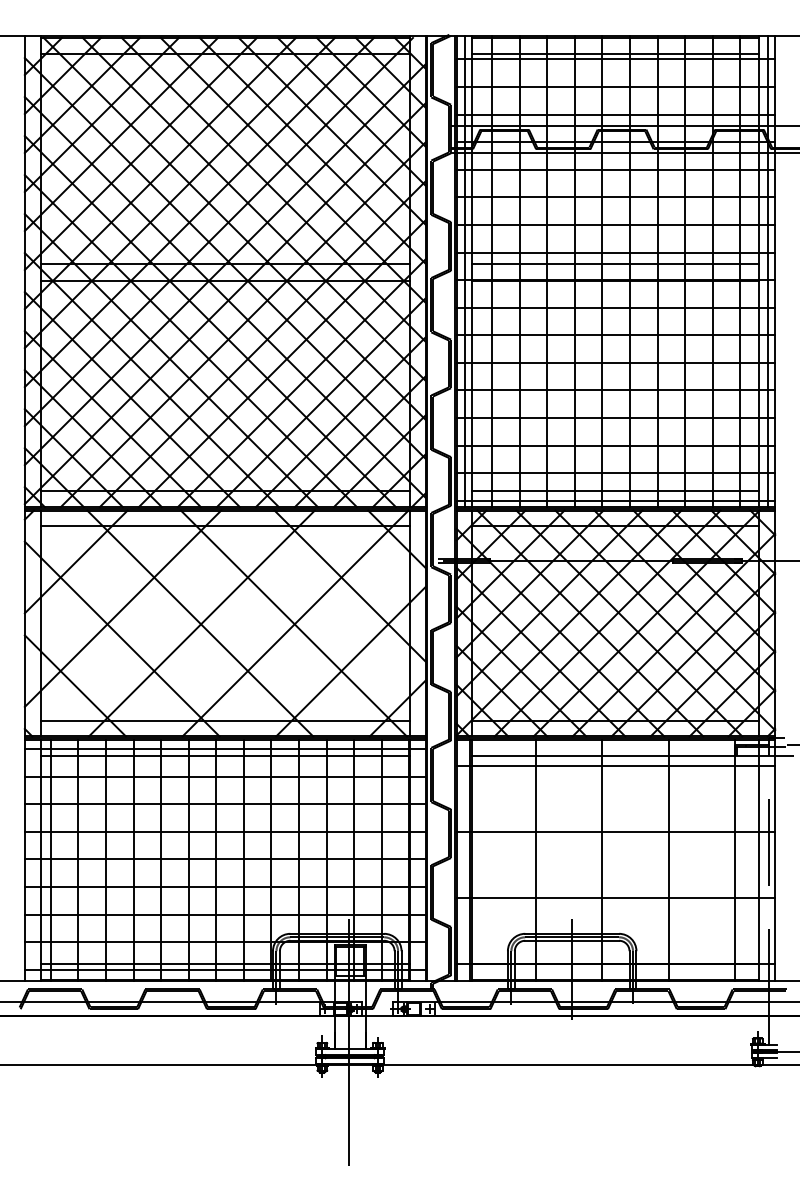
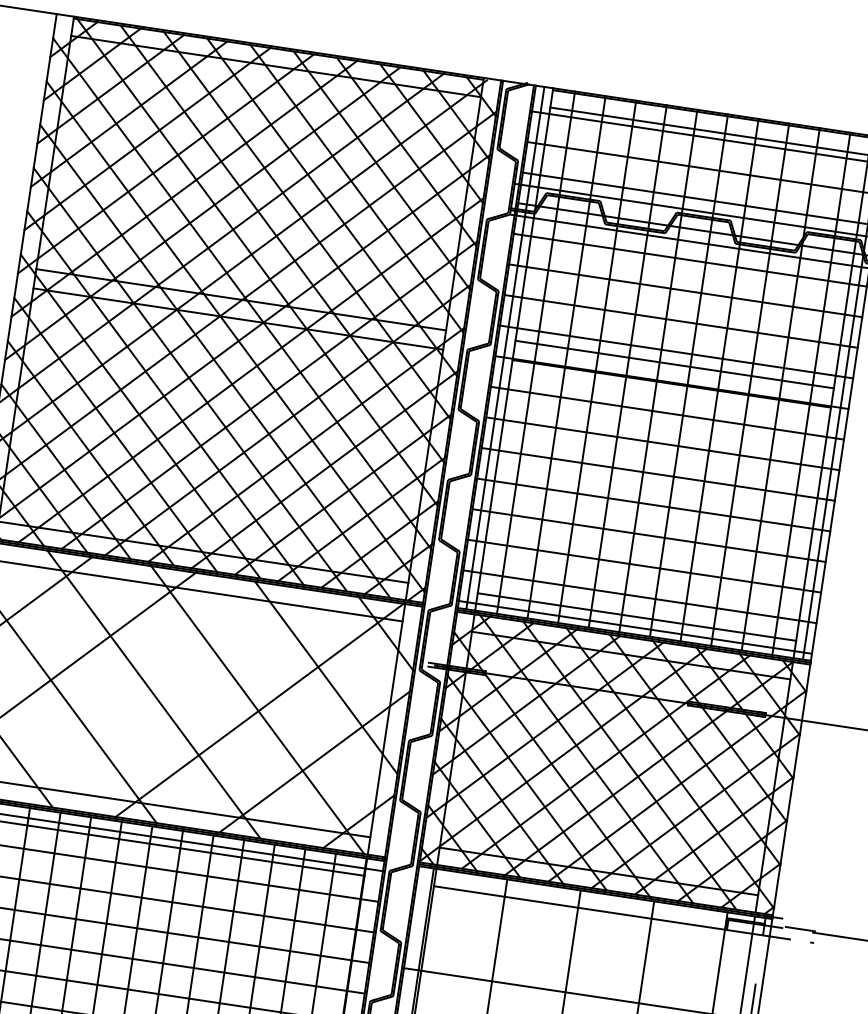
line: (201, 623) -> (155, 694), removed
line: (615, 765) -> (591, 920), removed

